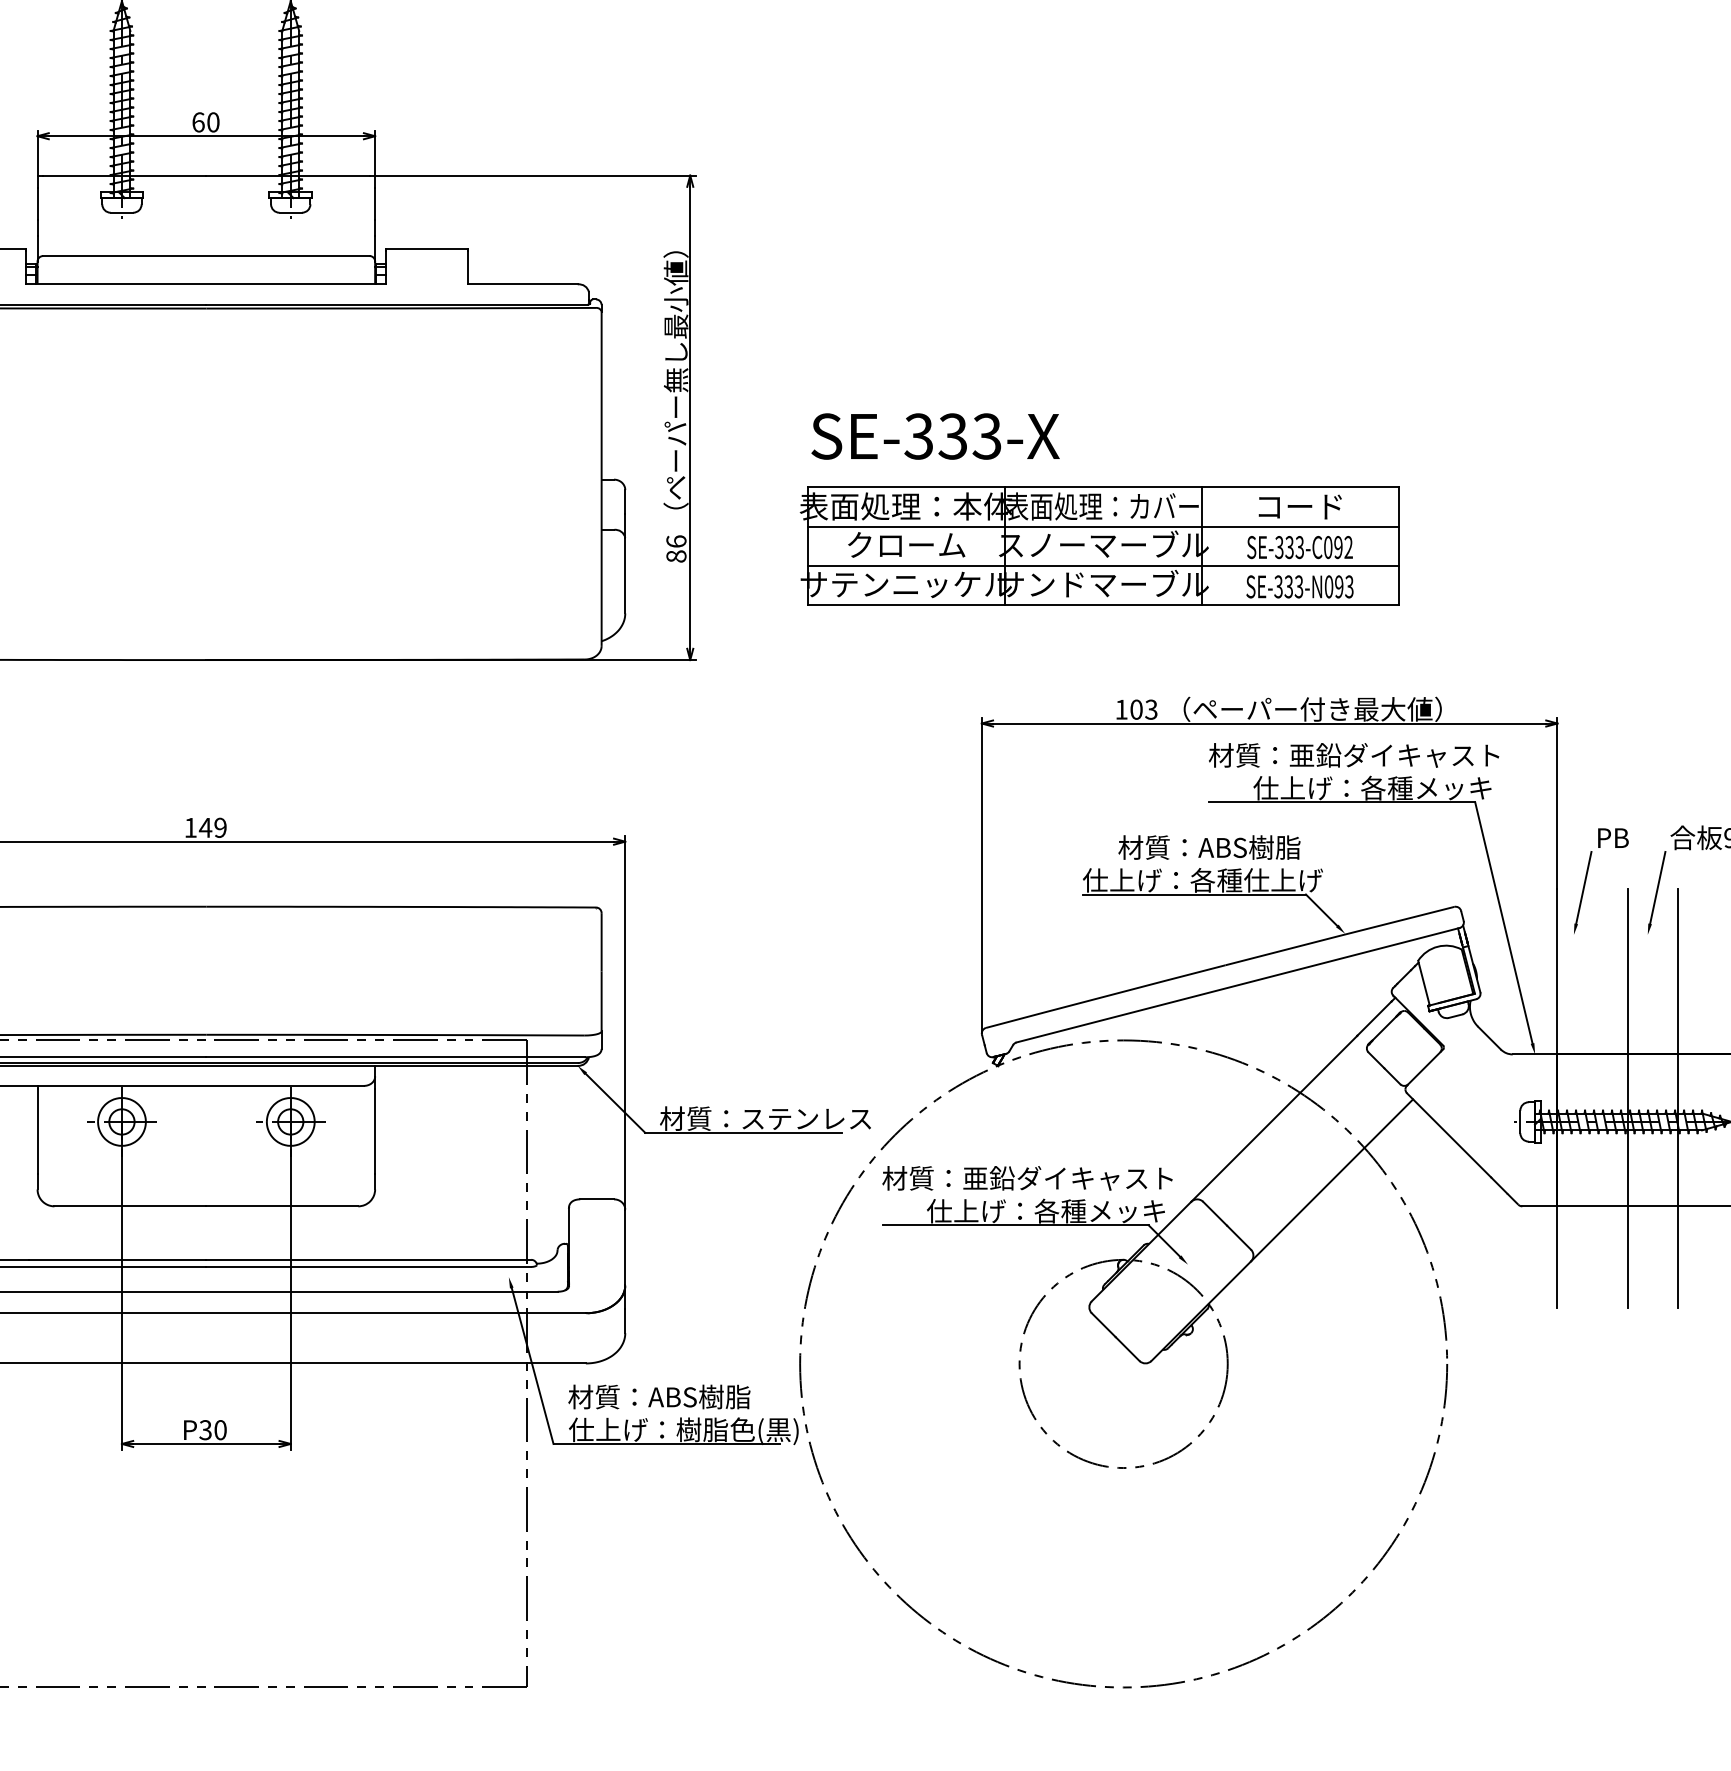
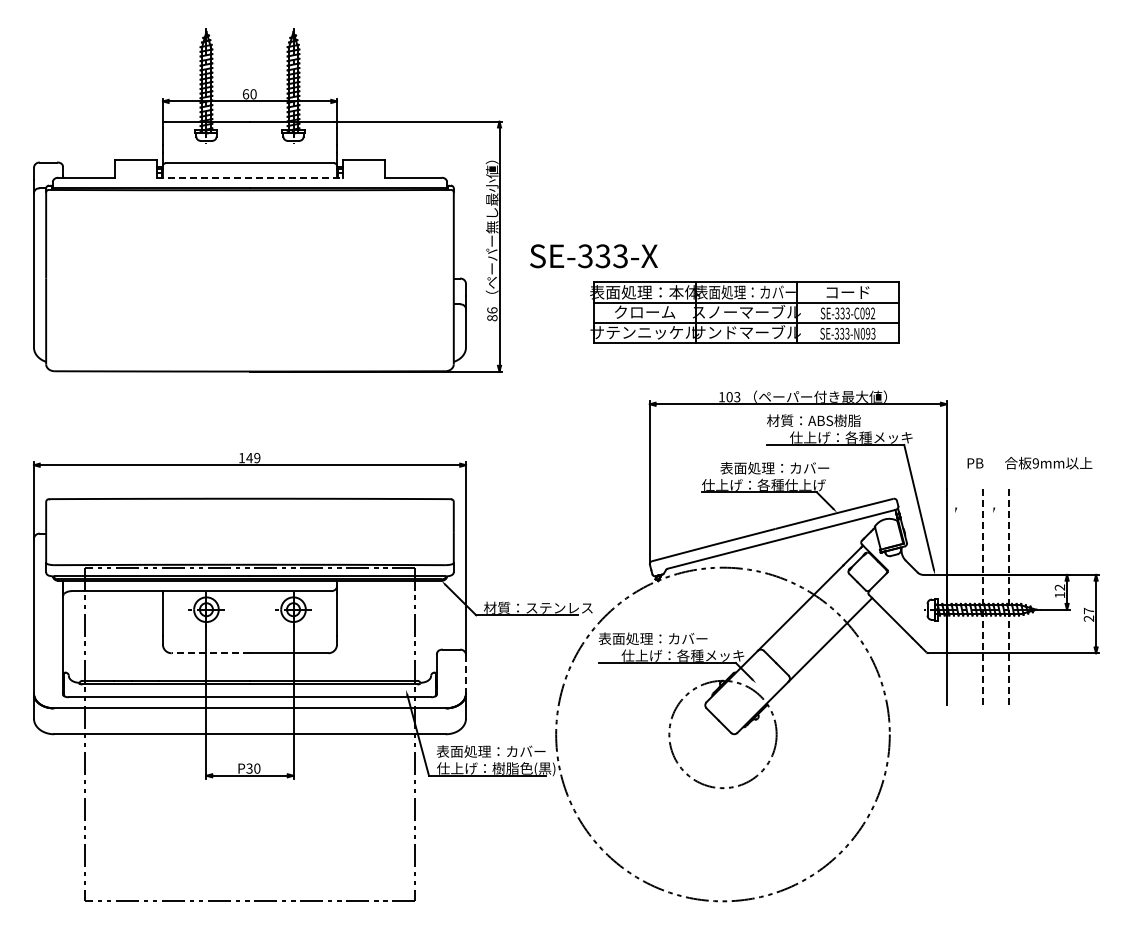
line: (205, 283) -> (249, 177), solid -> dashed
text: (934, 436) -> (593, 256), moved
part: (1099, 545) -> (744, 312), moved
text: (1394, 754) -> (862, 420), 材質：亜鉛ダイキャスト -> 材質：ABS樹脂
text: (1223, 846) -> (774, 467), 材質：ABS樹脂 -> 表面処理：カバー
line: (1584, 886) -> (960, 488), removed
line: (1657, 886) -> (998, 488), removed
line: (1626, 1098) -> (982, 597), solid -> dashed
line: (1679, 1098) -> (1009, 597), solid -> dashed
text: (1027, 1177) -> (673, 638), 材質：亜鉛ダイキャスト -> 表面処理：カバー
line: (129, 1206) -> (210, 653), solid -> dashed
line: (624, 1249) -> (465, 675), solid -> dashed
text: (672, 1396) -> (490, 751), 材質：ABS樹脂 -> 表面処理：カバー

